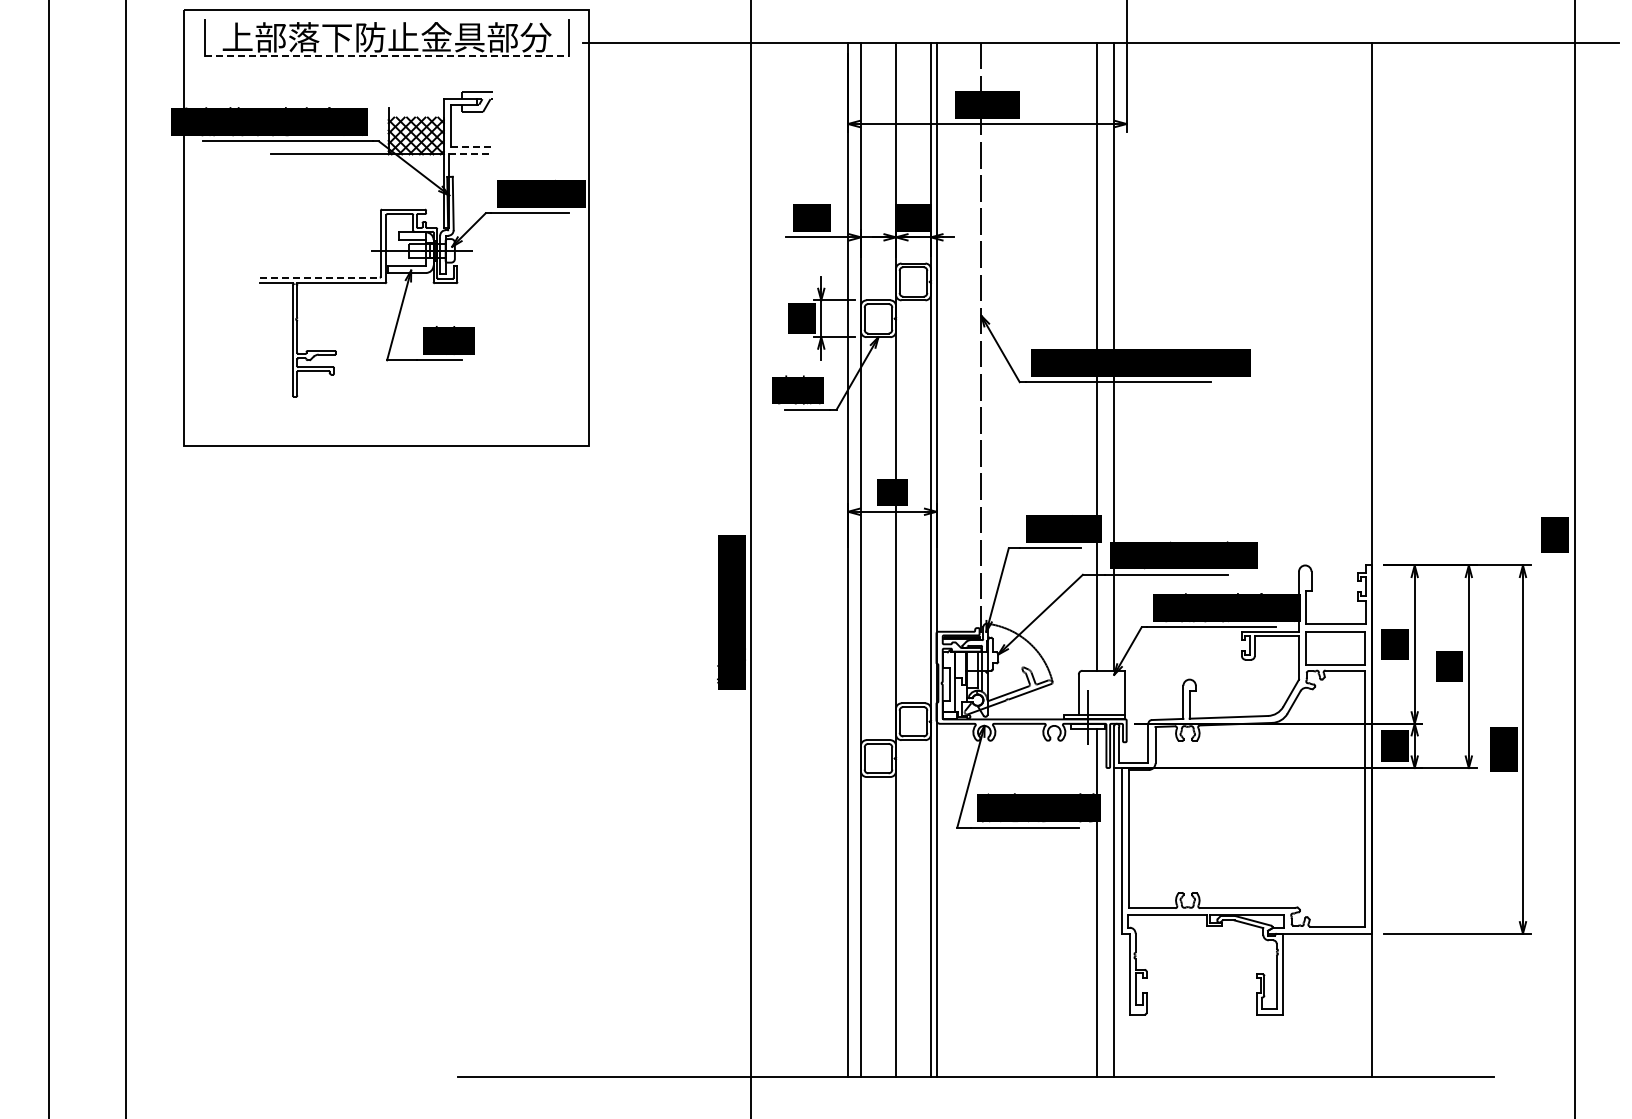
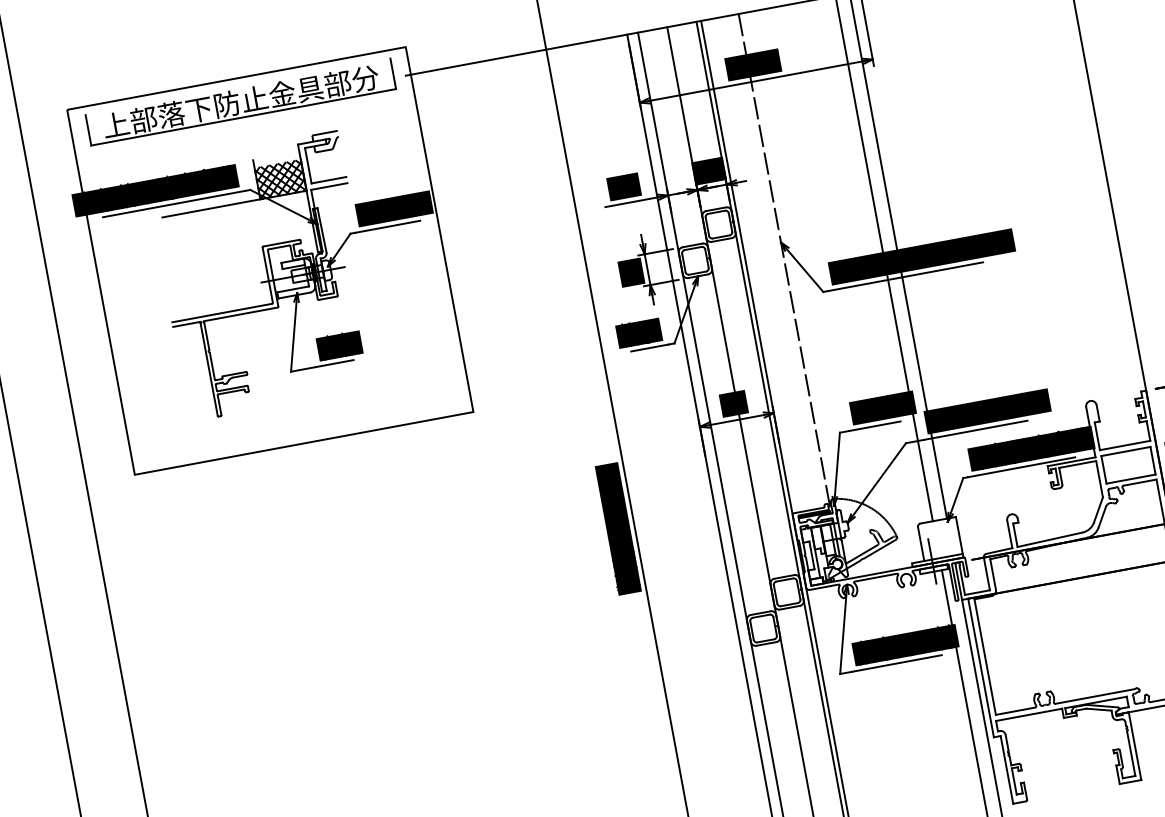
line: (387, 56) -> (244, 117), dashed -> solid
line: (471, 147) -> (328, 180), dashed -> solid
line: (471, 154) -> (329, 186), dashed -> solid
line: (320, 277) -> (222, 312), dashed -> solid
text: (799, 389) -> (640, 332), 裏板 -> 格子

